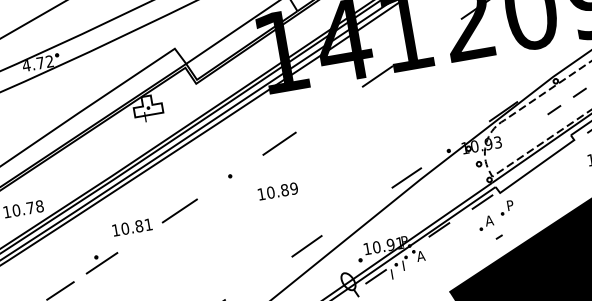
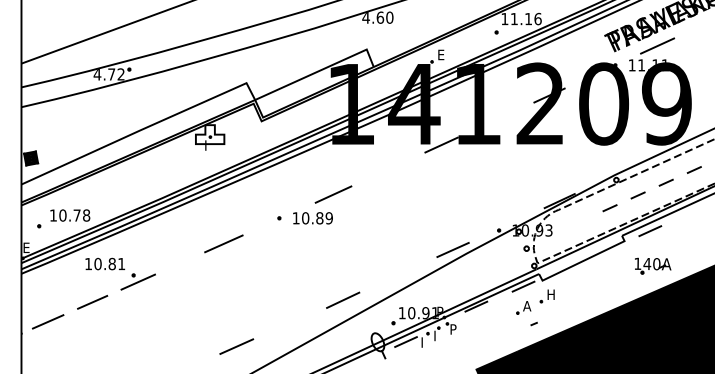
text: (277, 191) -> (312, 218), moved
text: (511, 205) -> (551, 294), P -> H
text: (132, 226) -> (105, 263), moved
text: (420, 256) -> (453, 329), A -> P

